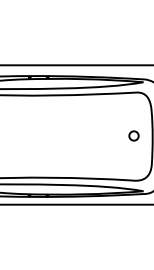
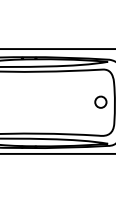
part: (133, 135) -> (100, 101), size x1.6

